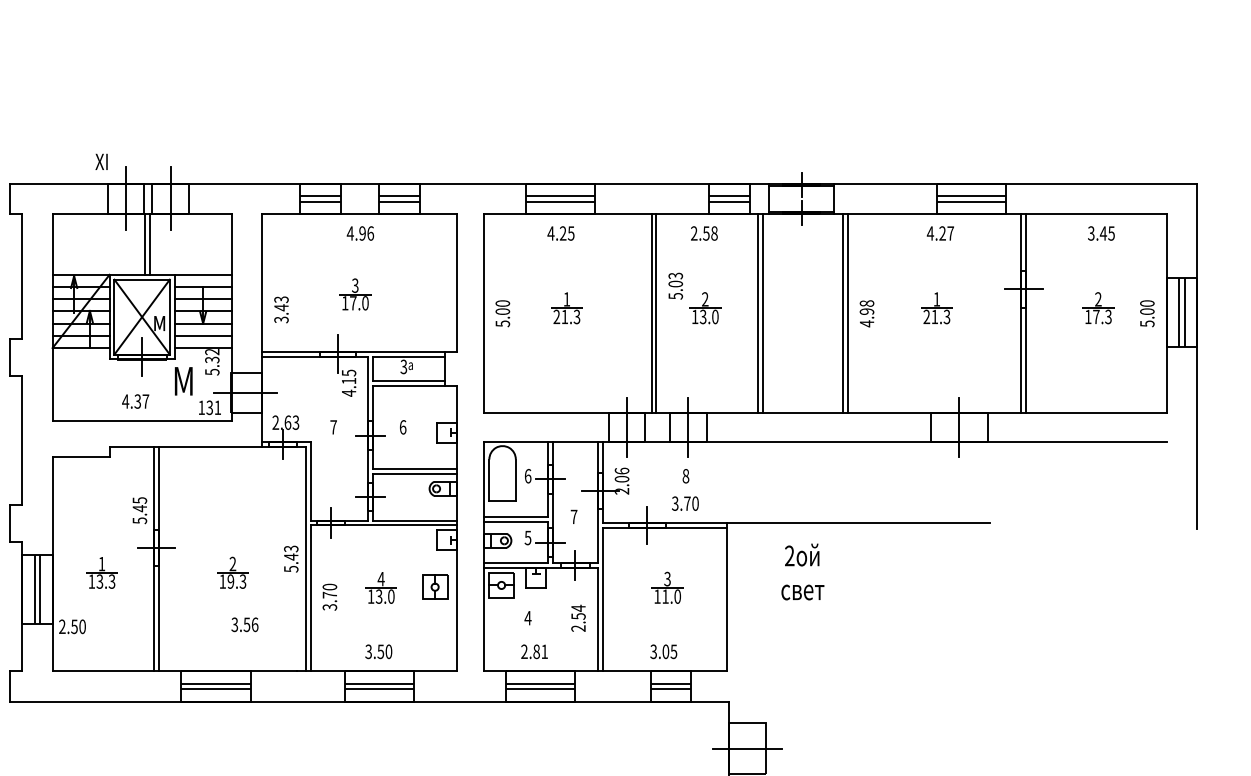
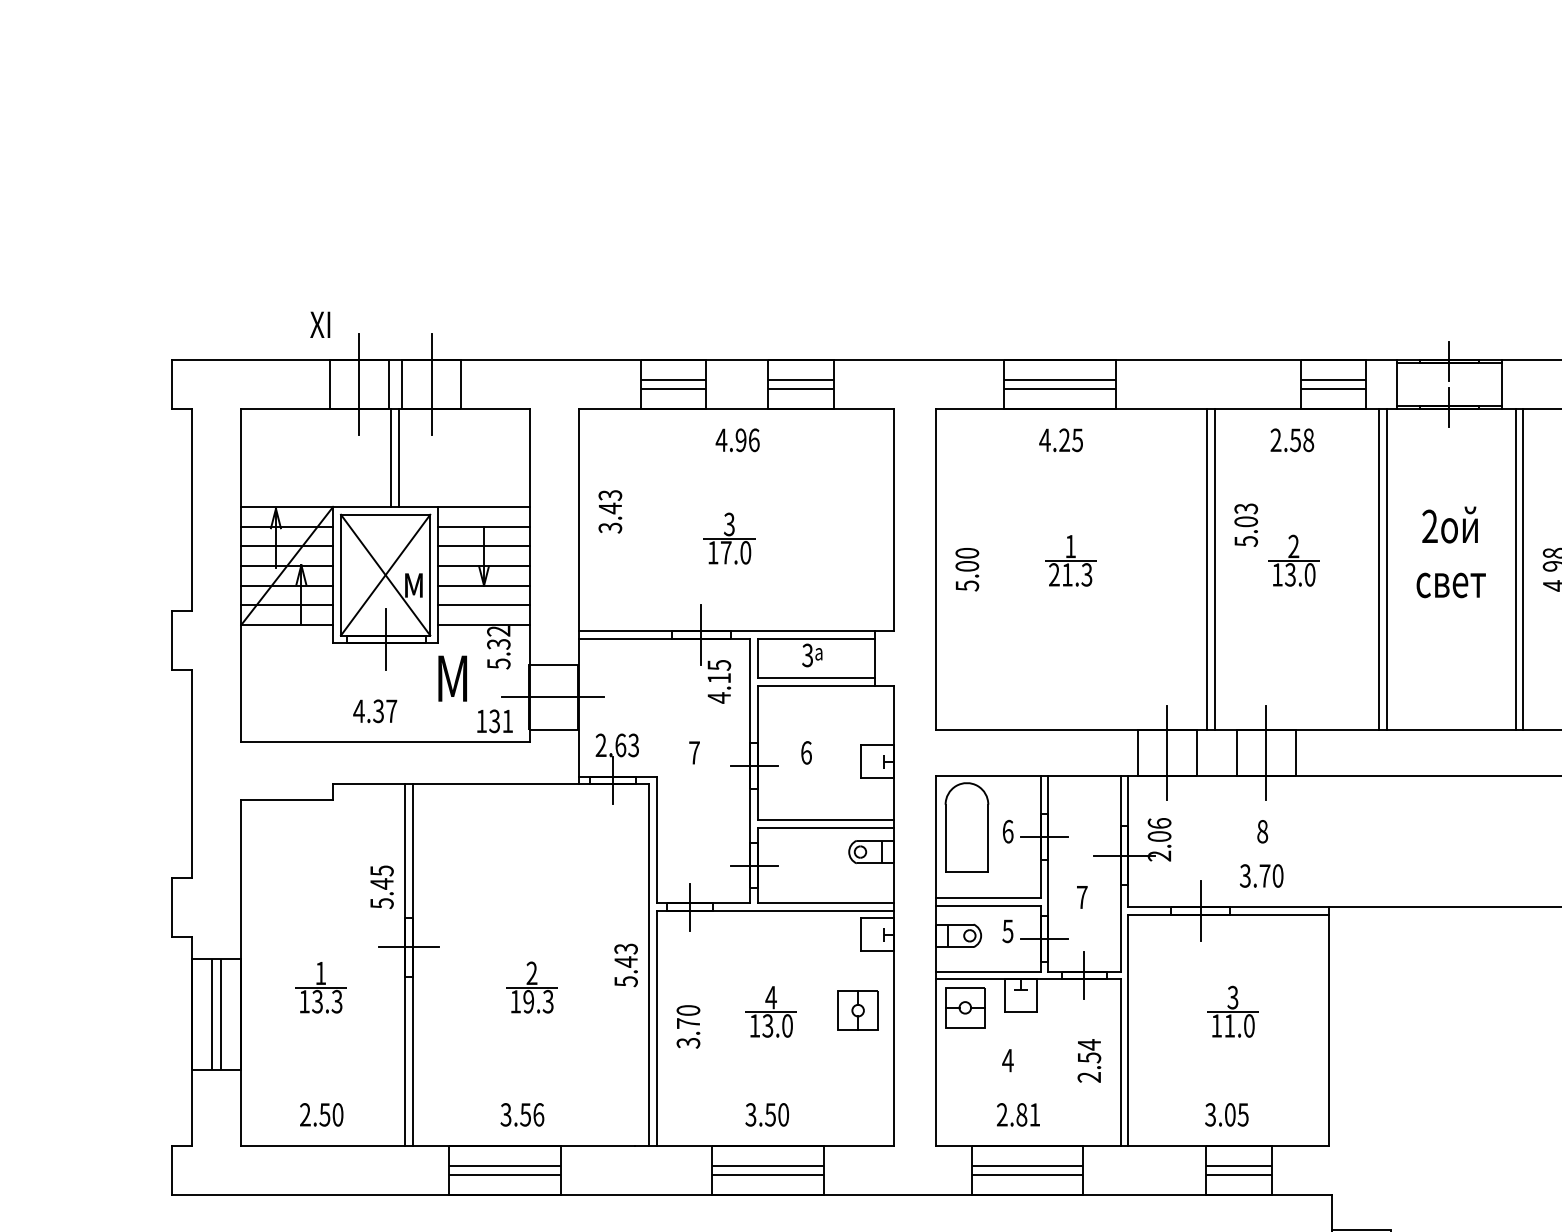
text: (281, 309) -> (610, 511), moved
text: (802, 571) -> (1450, 551), moved
text: (244, 624) -> (521, 1114), moved
text: (72, 626) -> (321, 1114), moved

